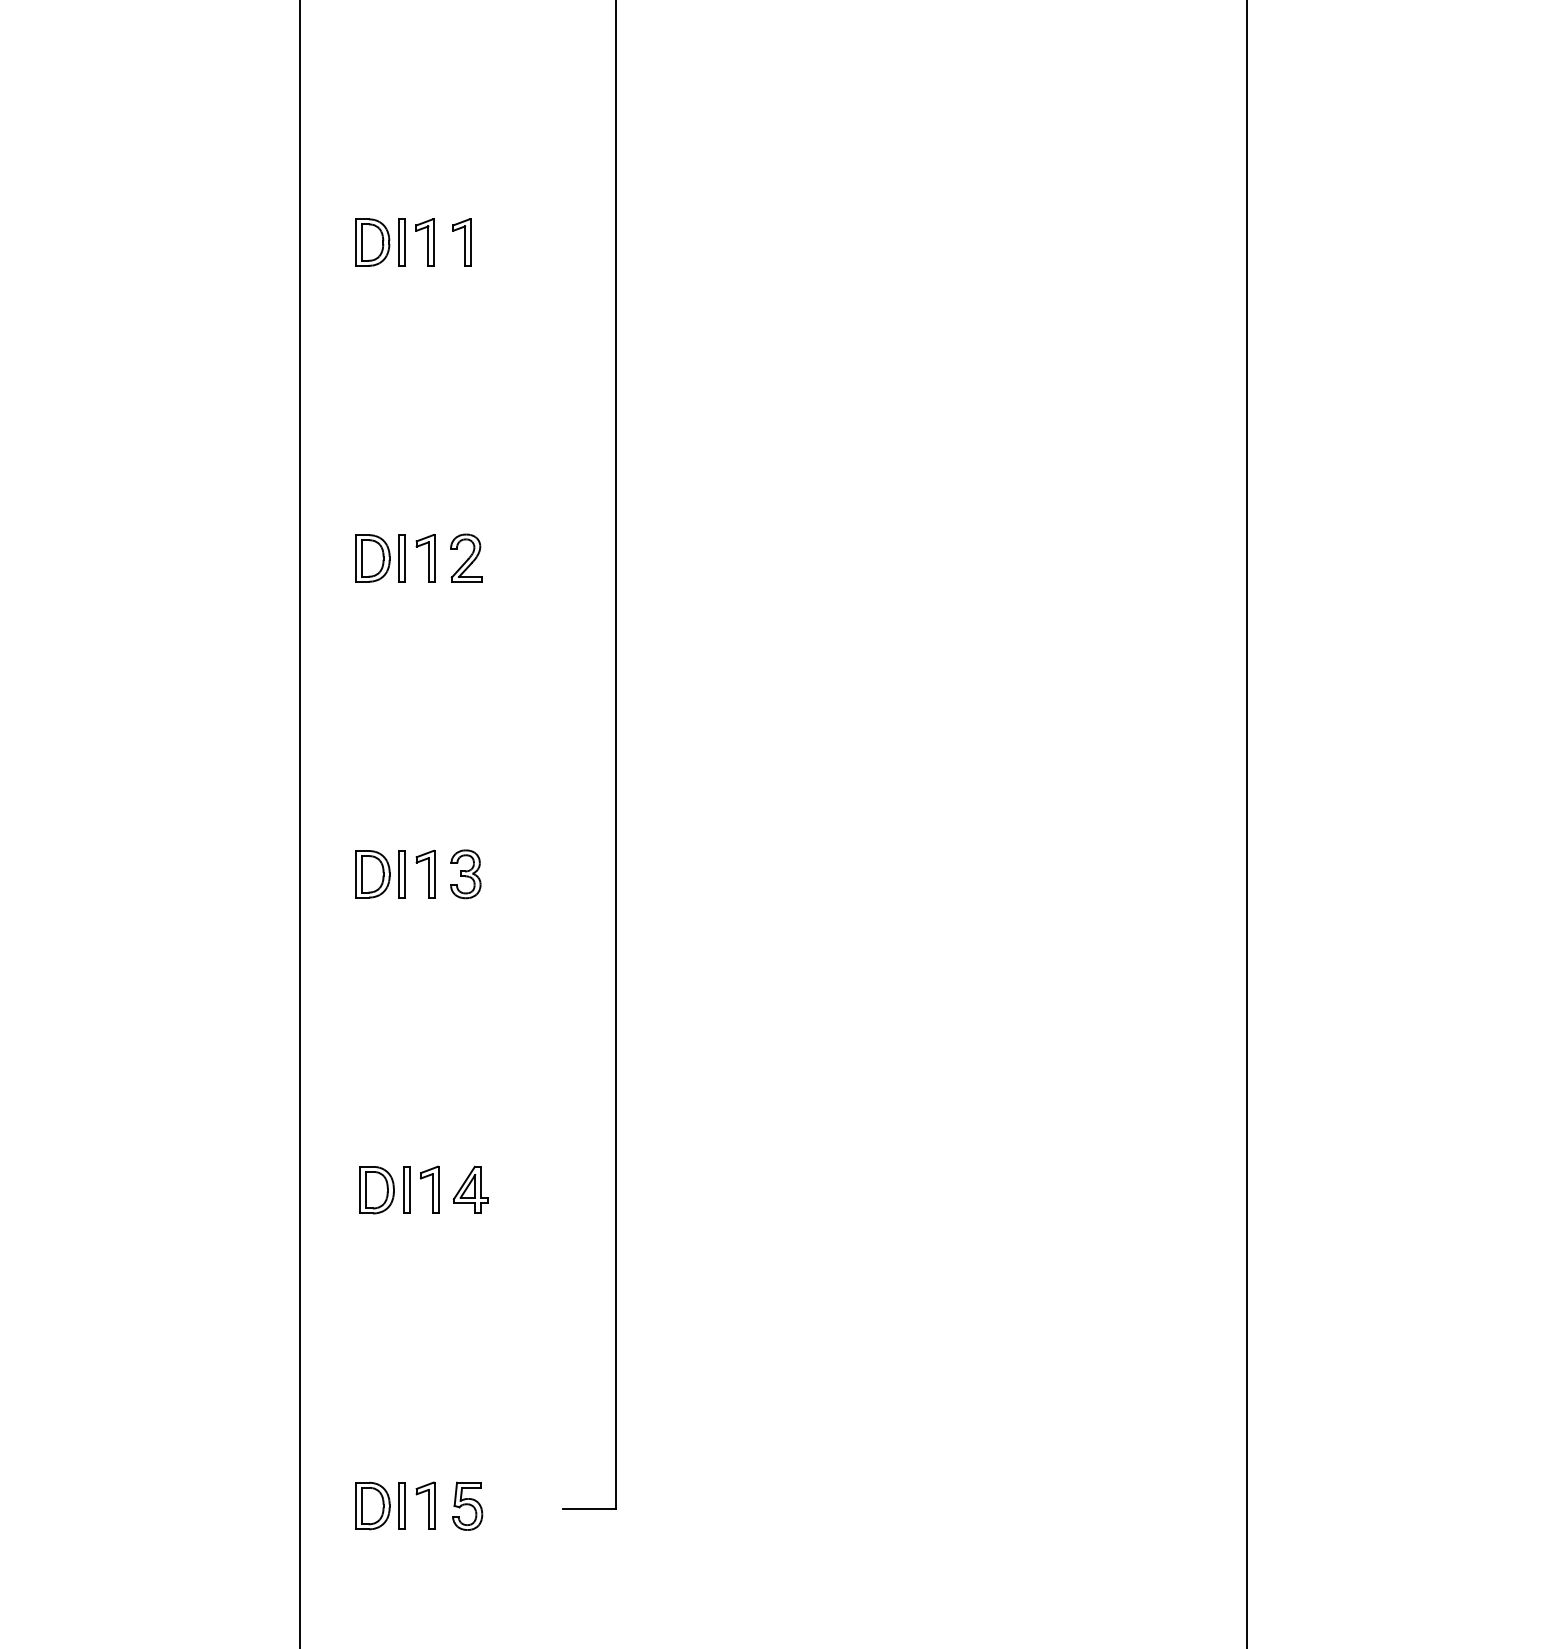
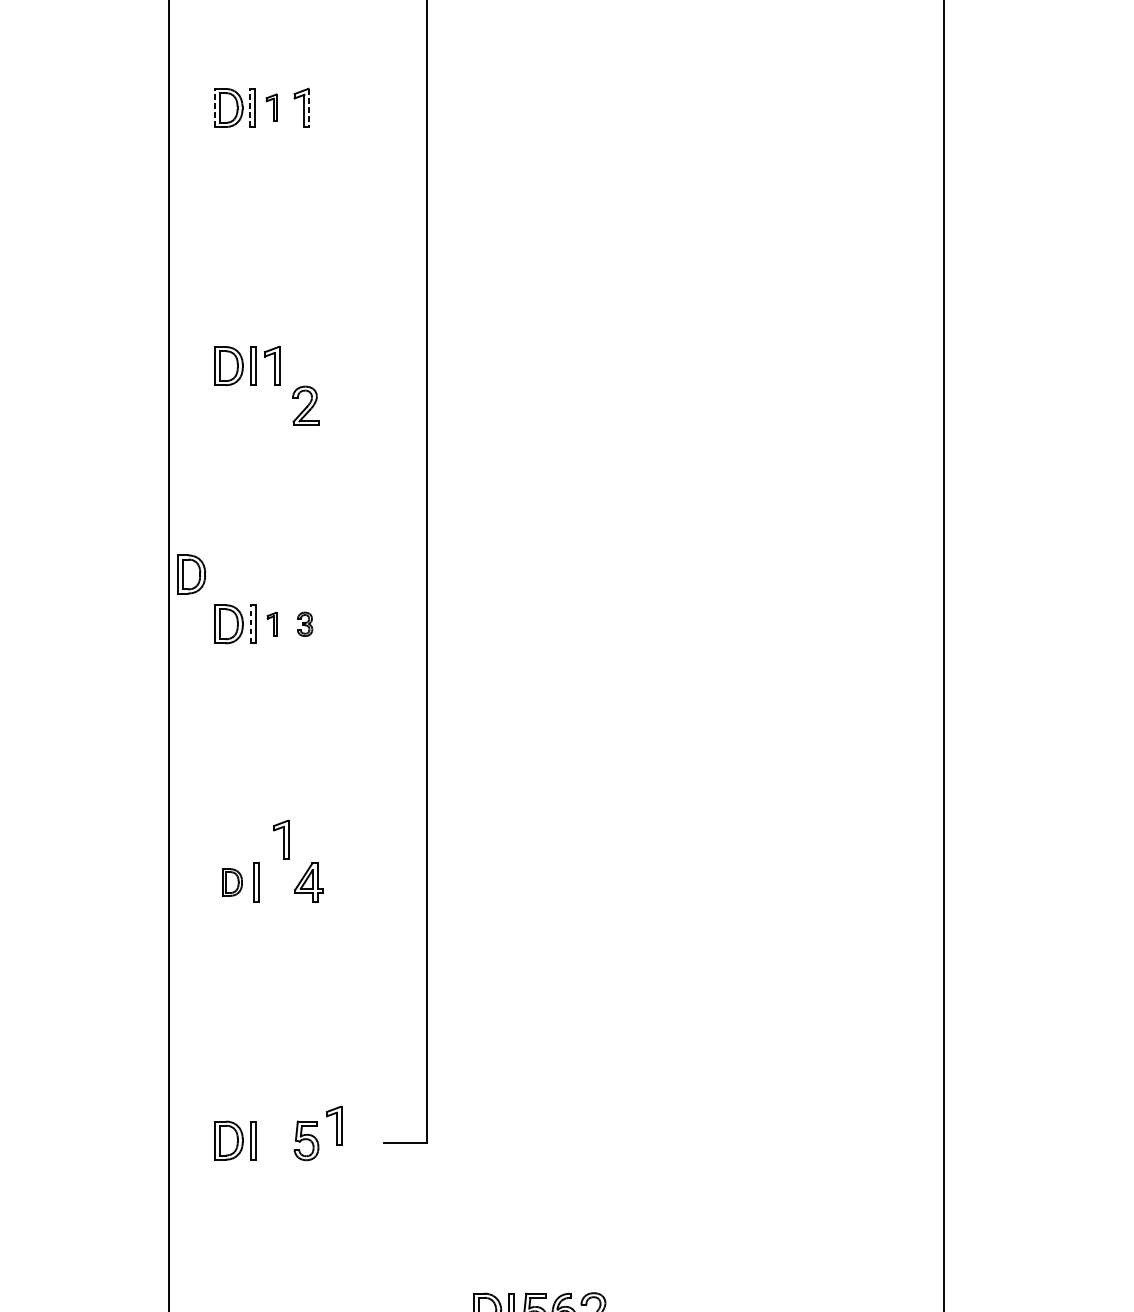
line: (355, 242) -> (214, 107), solid -> dashed
line: (399, 242) -> (250, 107), solid -> dashed
part: (424, 242) -> (271, 107), size x0.7
line: (471, 243) -> (309, 108), solid -> dashed
part: (466, 557) -> (305, 405), moved
part: (326, 813) -> (191, 574), added
line: (399, 873) -> (250, 623), solid -> dashed
part: (425, 874) -> (272, 624), size x0.6
part: (465, 874) -> (304, 624), size x0.6
part: (429, 1189) -> (281, 839), moved
part: (376, 1190) -> (232, 882), size x0.7
part: (425, 1505) -> (334, 1125), moved

